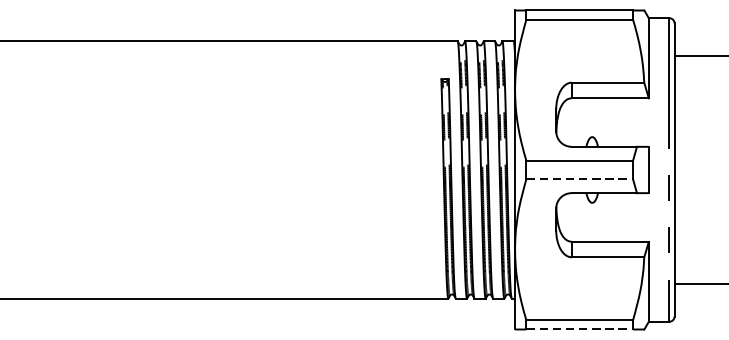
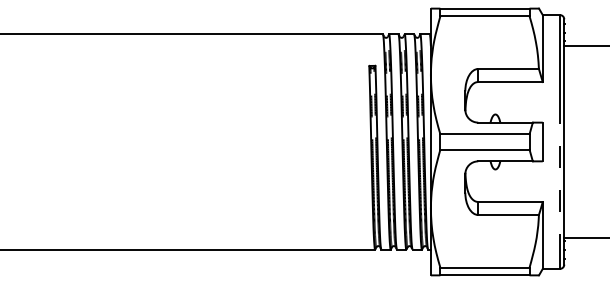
line: (579, 178) -> (484, 149), dashed -> solid
line: (579, 329) -> (484, 275), dashed -> solid

